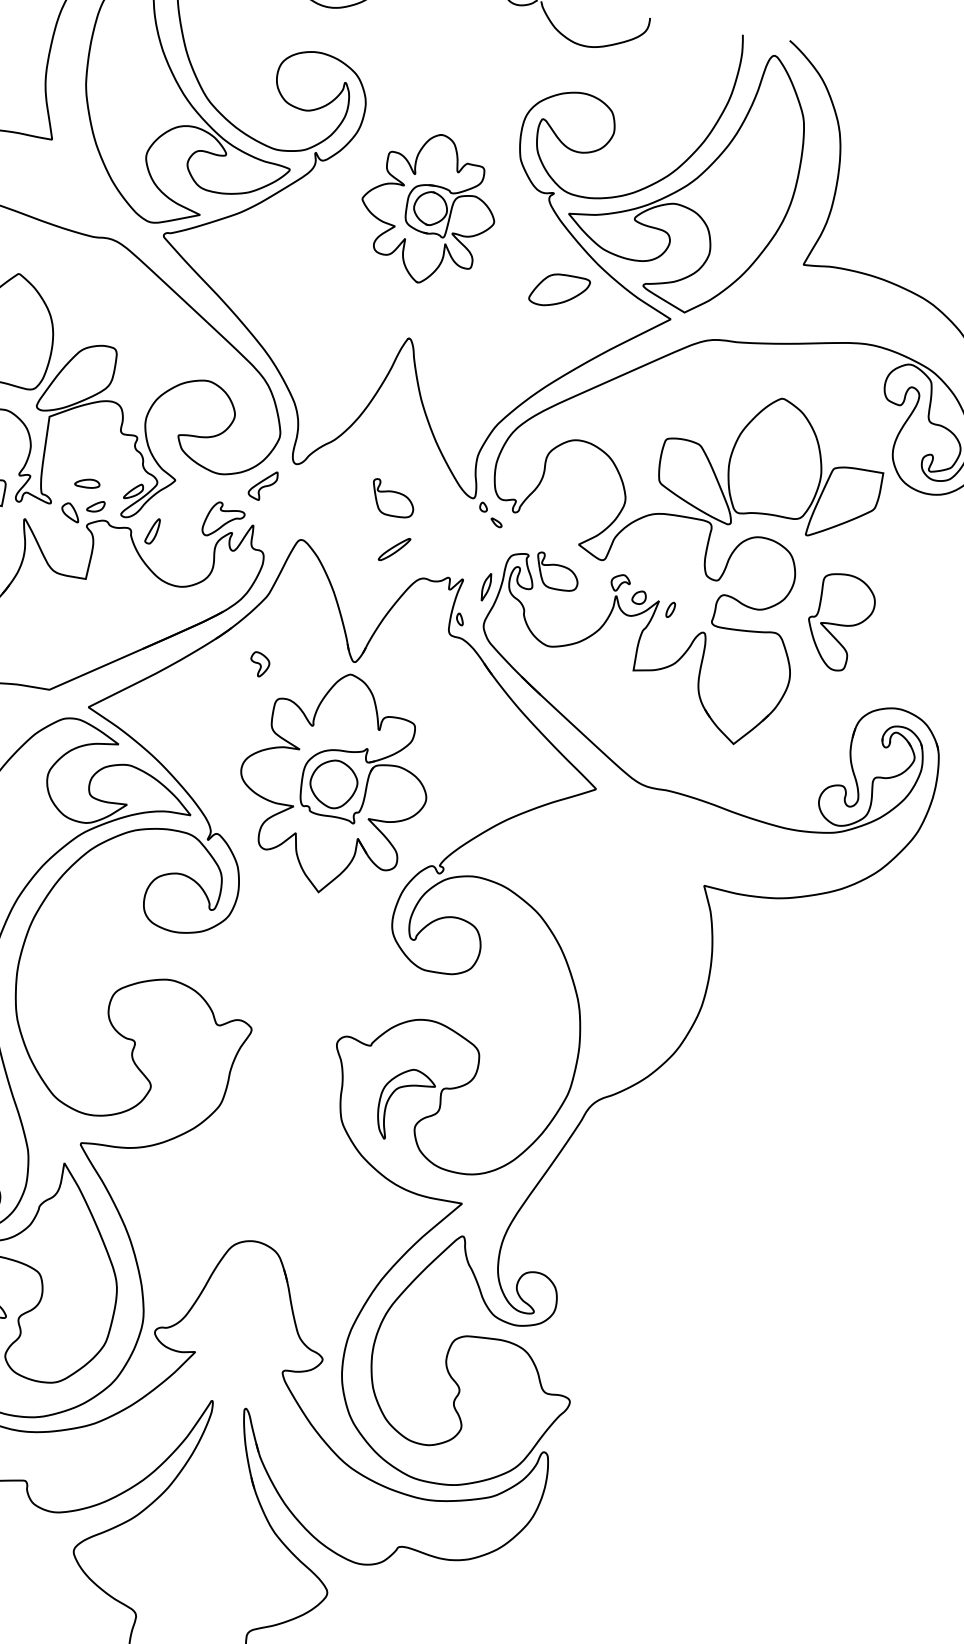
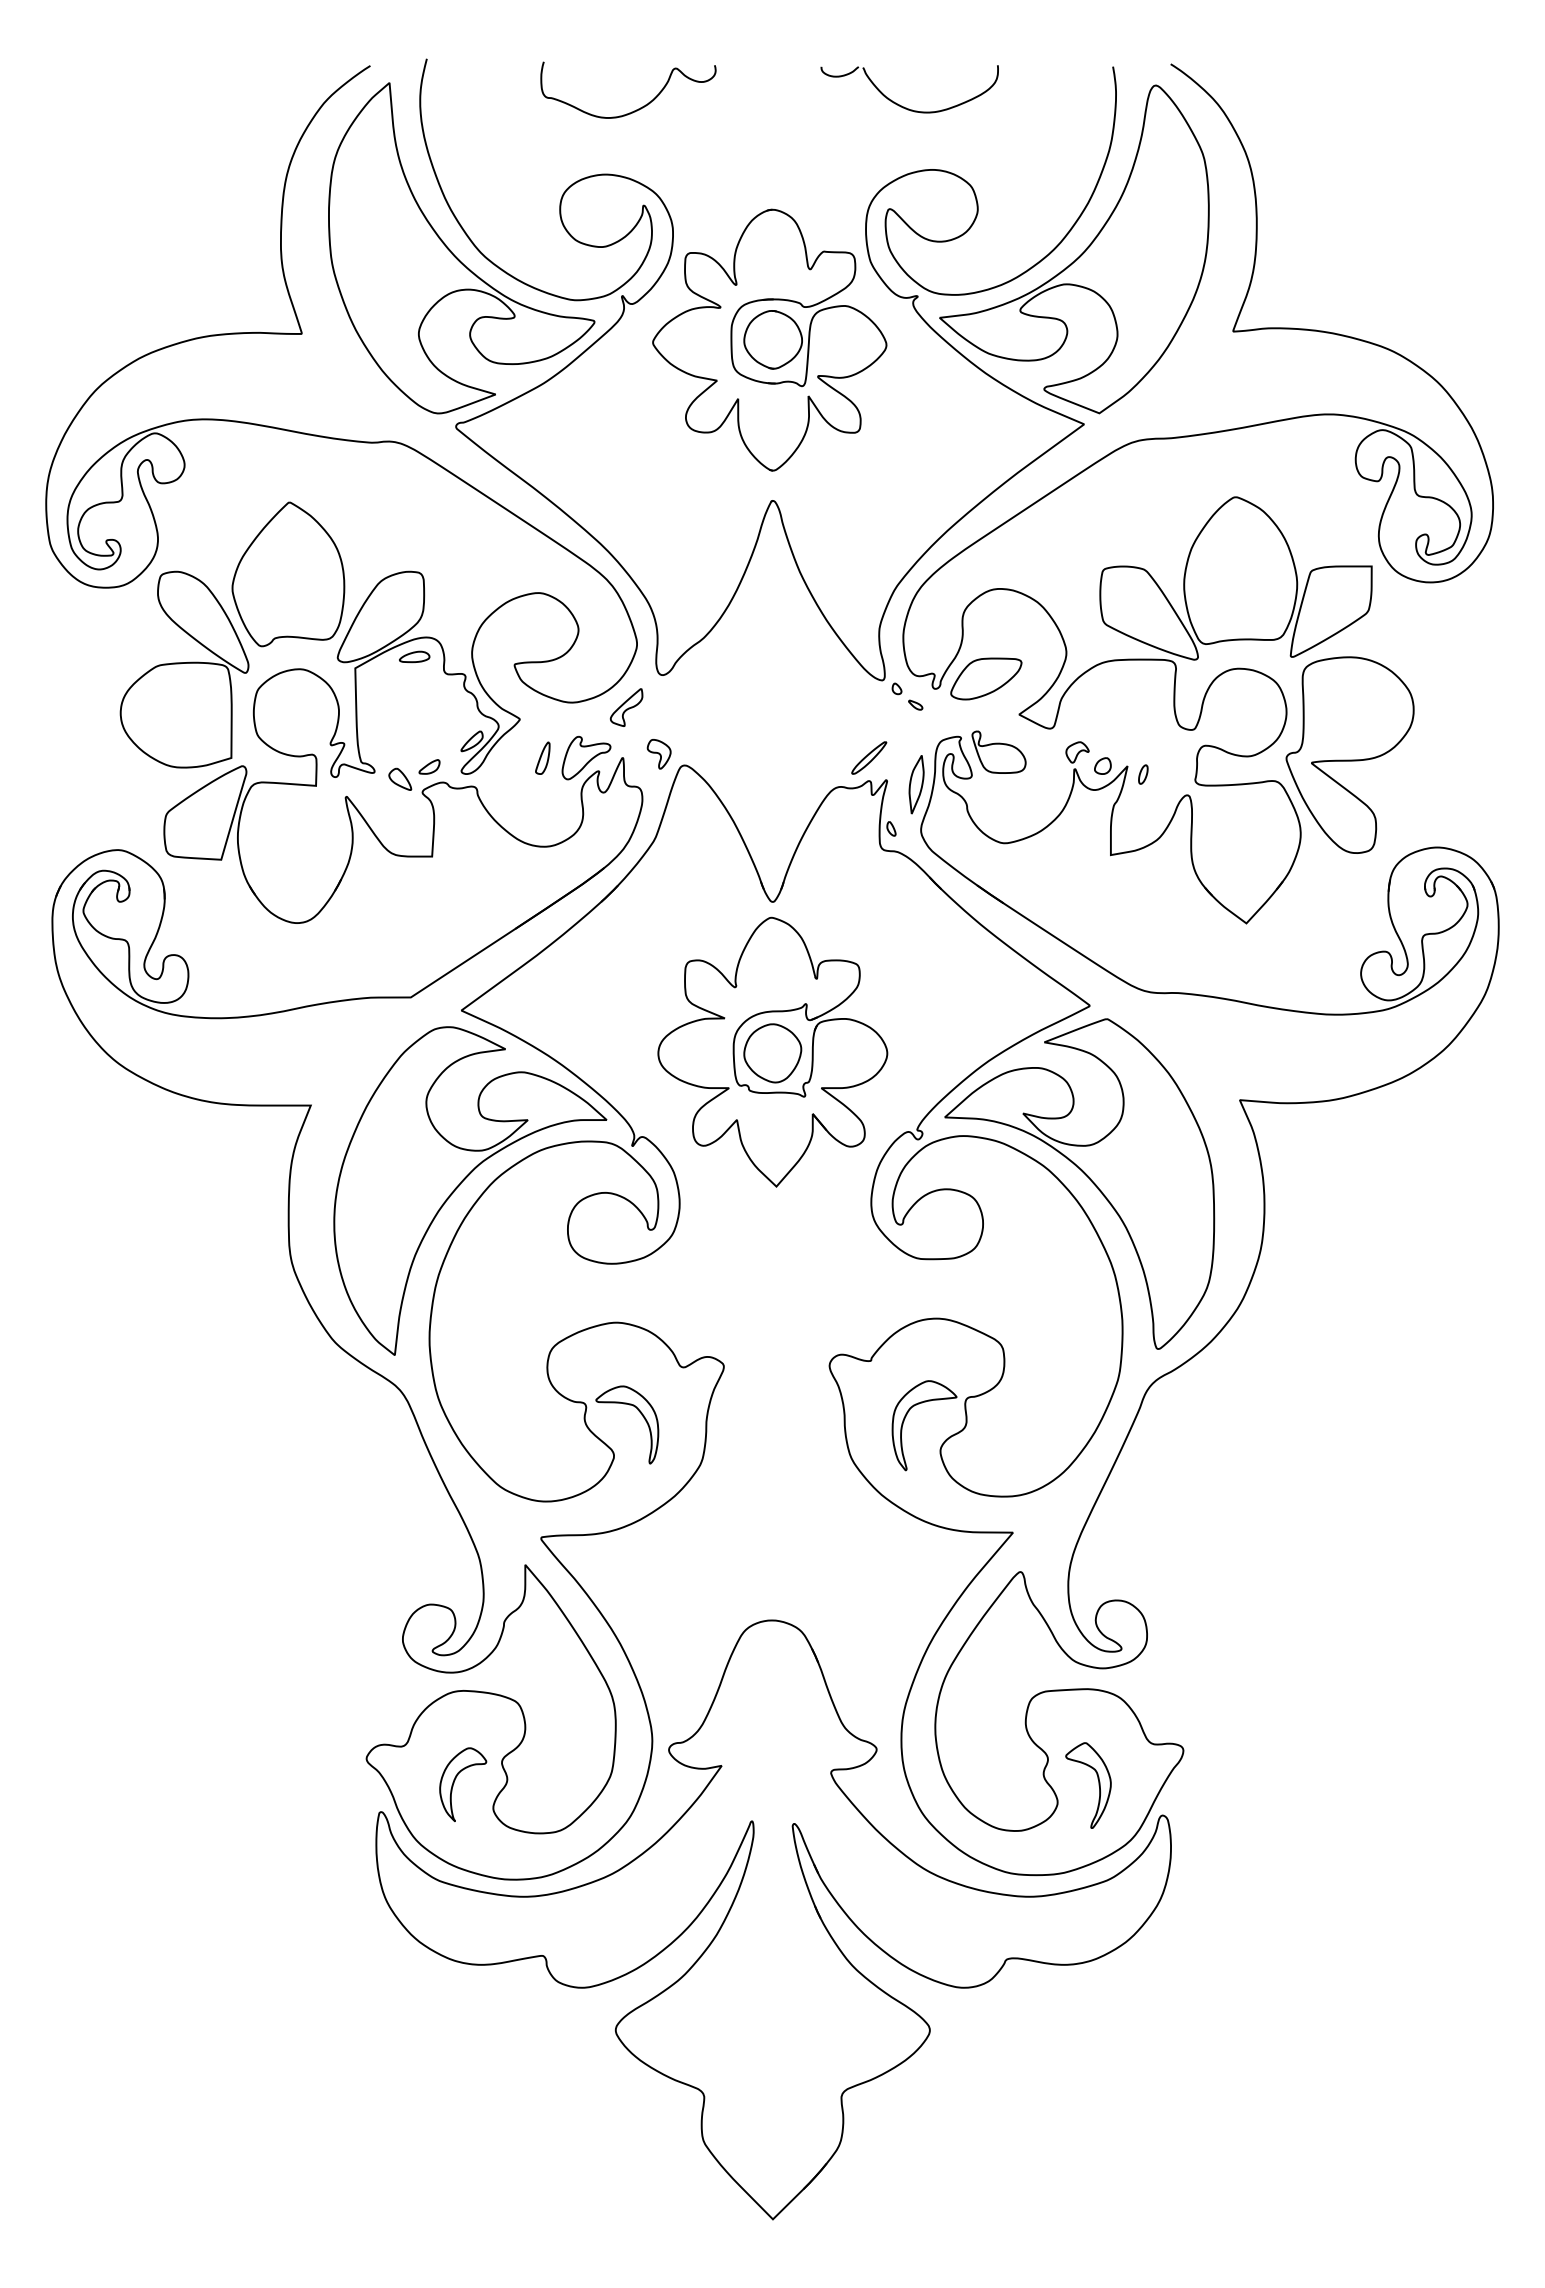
part: (428, 207) -> (769, 339), size x1.43
part: (559, 290) -> (986, 678), moved
part: (87, 483) -> (414, 656), moved
part: (392, 498) -> (785, 696), removed
part: (152, 530) -> (542, 757), moved
part: (394, 549) -> (869, 757), moved
part: (486, 586) -> (916, 784), size x1.67
part: (839, 621) -> (1349, 754), size x1.67
part: (259, 664) -> (658, 754), moved
part: (570, 926) -> (1086, 1176), added
part: (178, 1058) -> (641, 1415), added
part: (496, 1419) -> (1098, 1785), added

